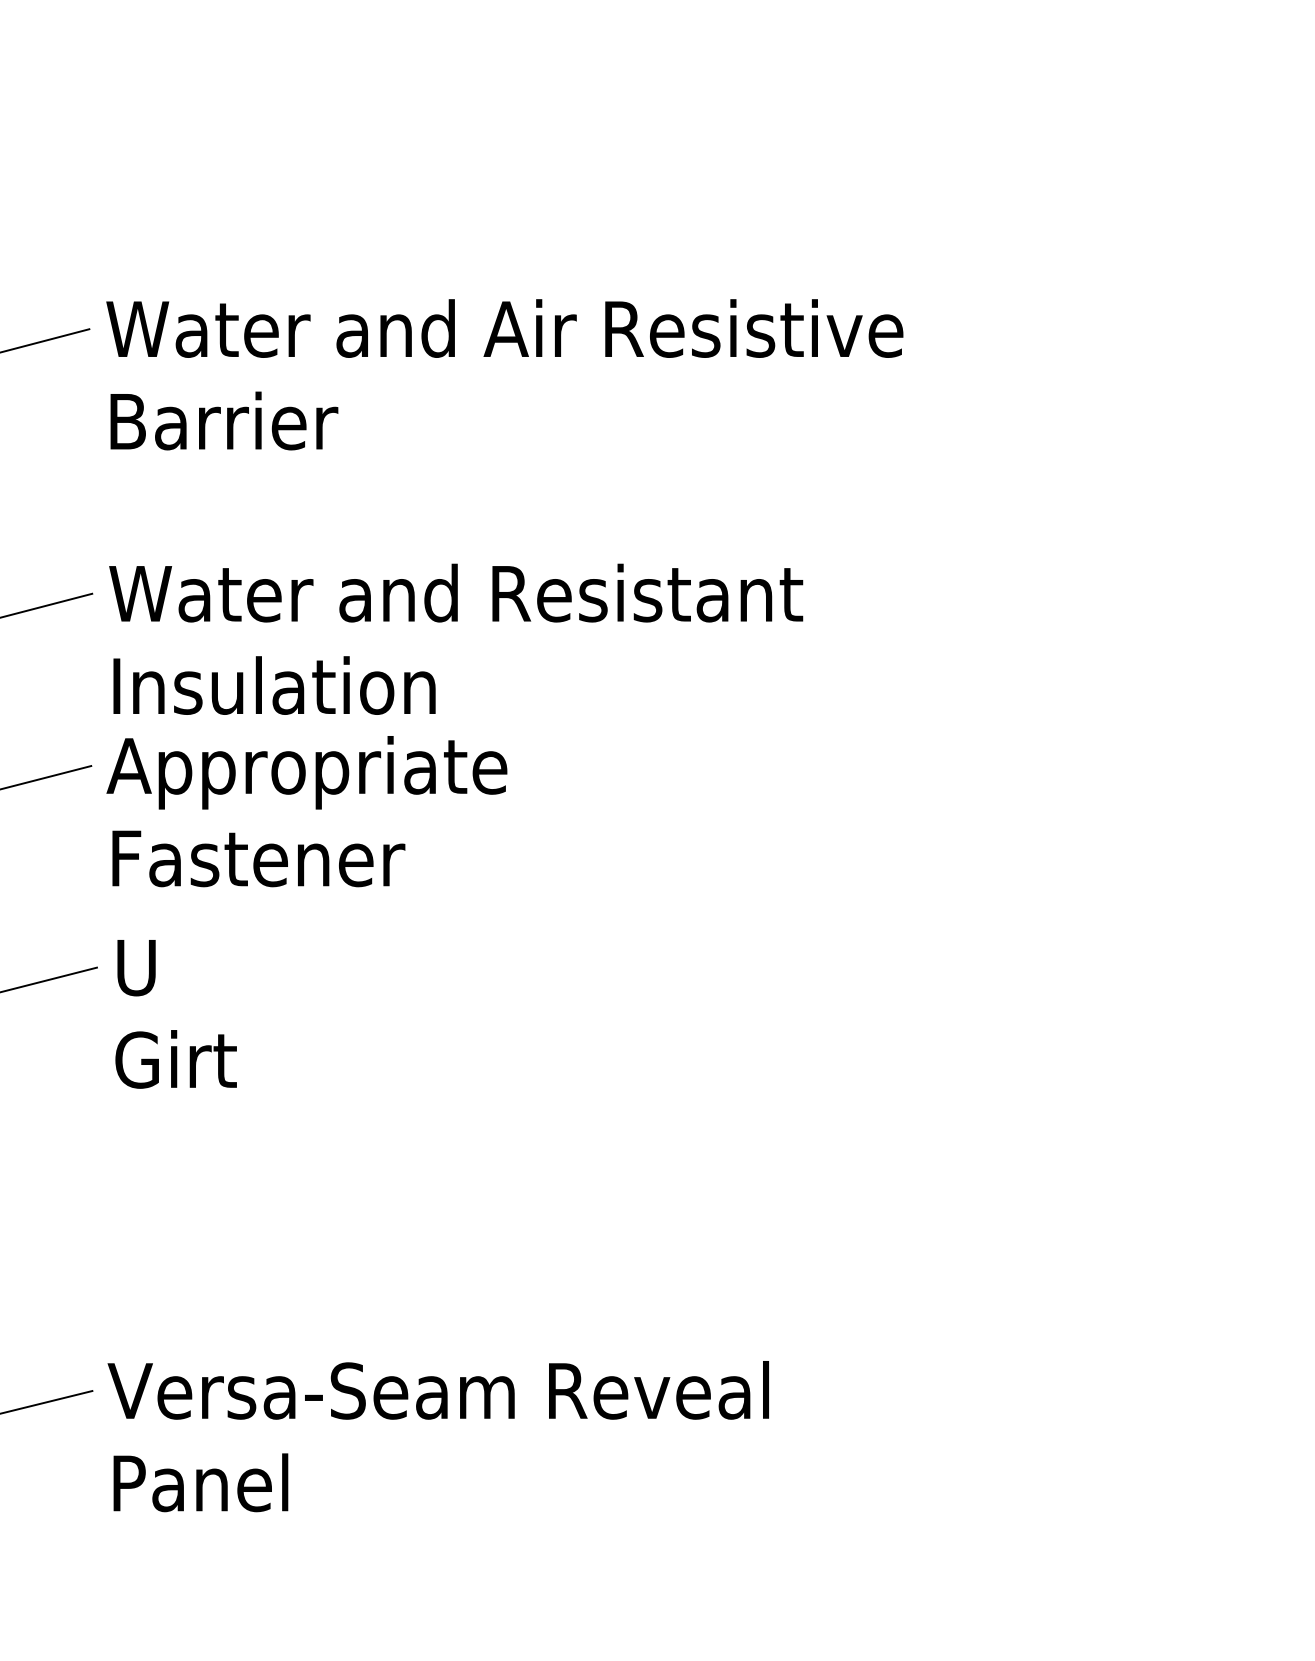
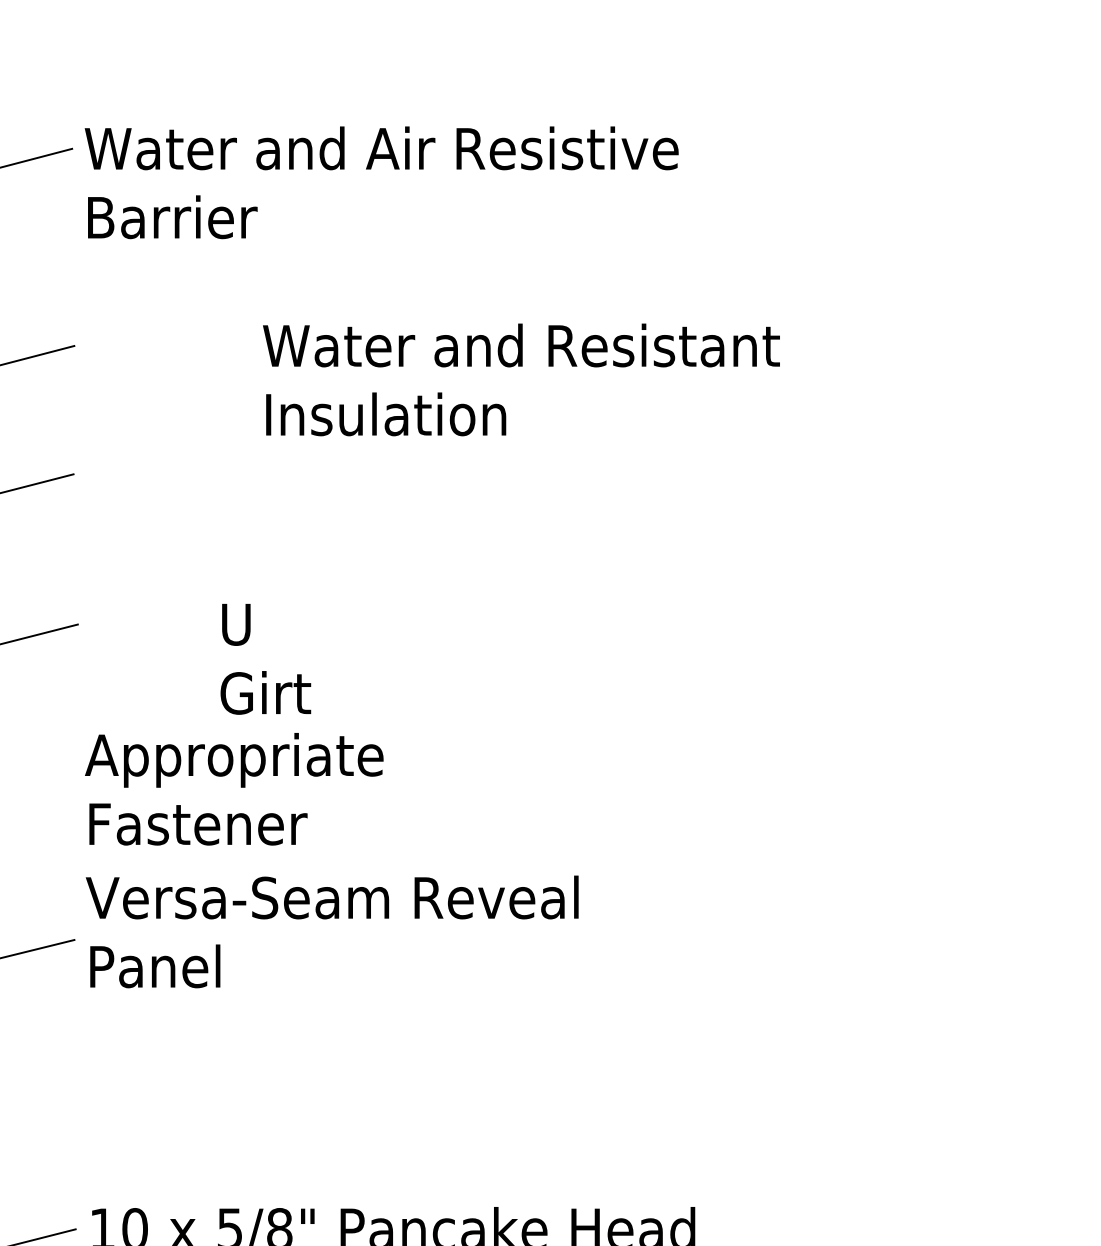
text: (456, 638) -> (521, 379), moved
text: (307, 811) -> (234, 789), moved
text: (175, 1014) -> (265, 659), moved
text: (437, 1435) -> (331, 931), moved

